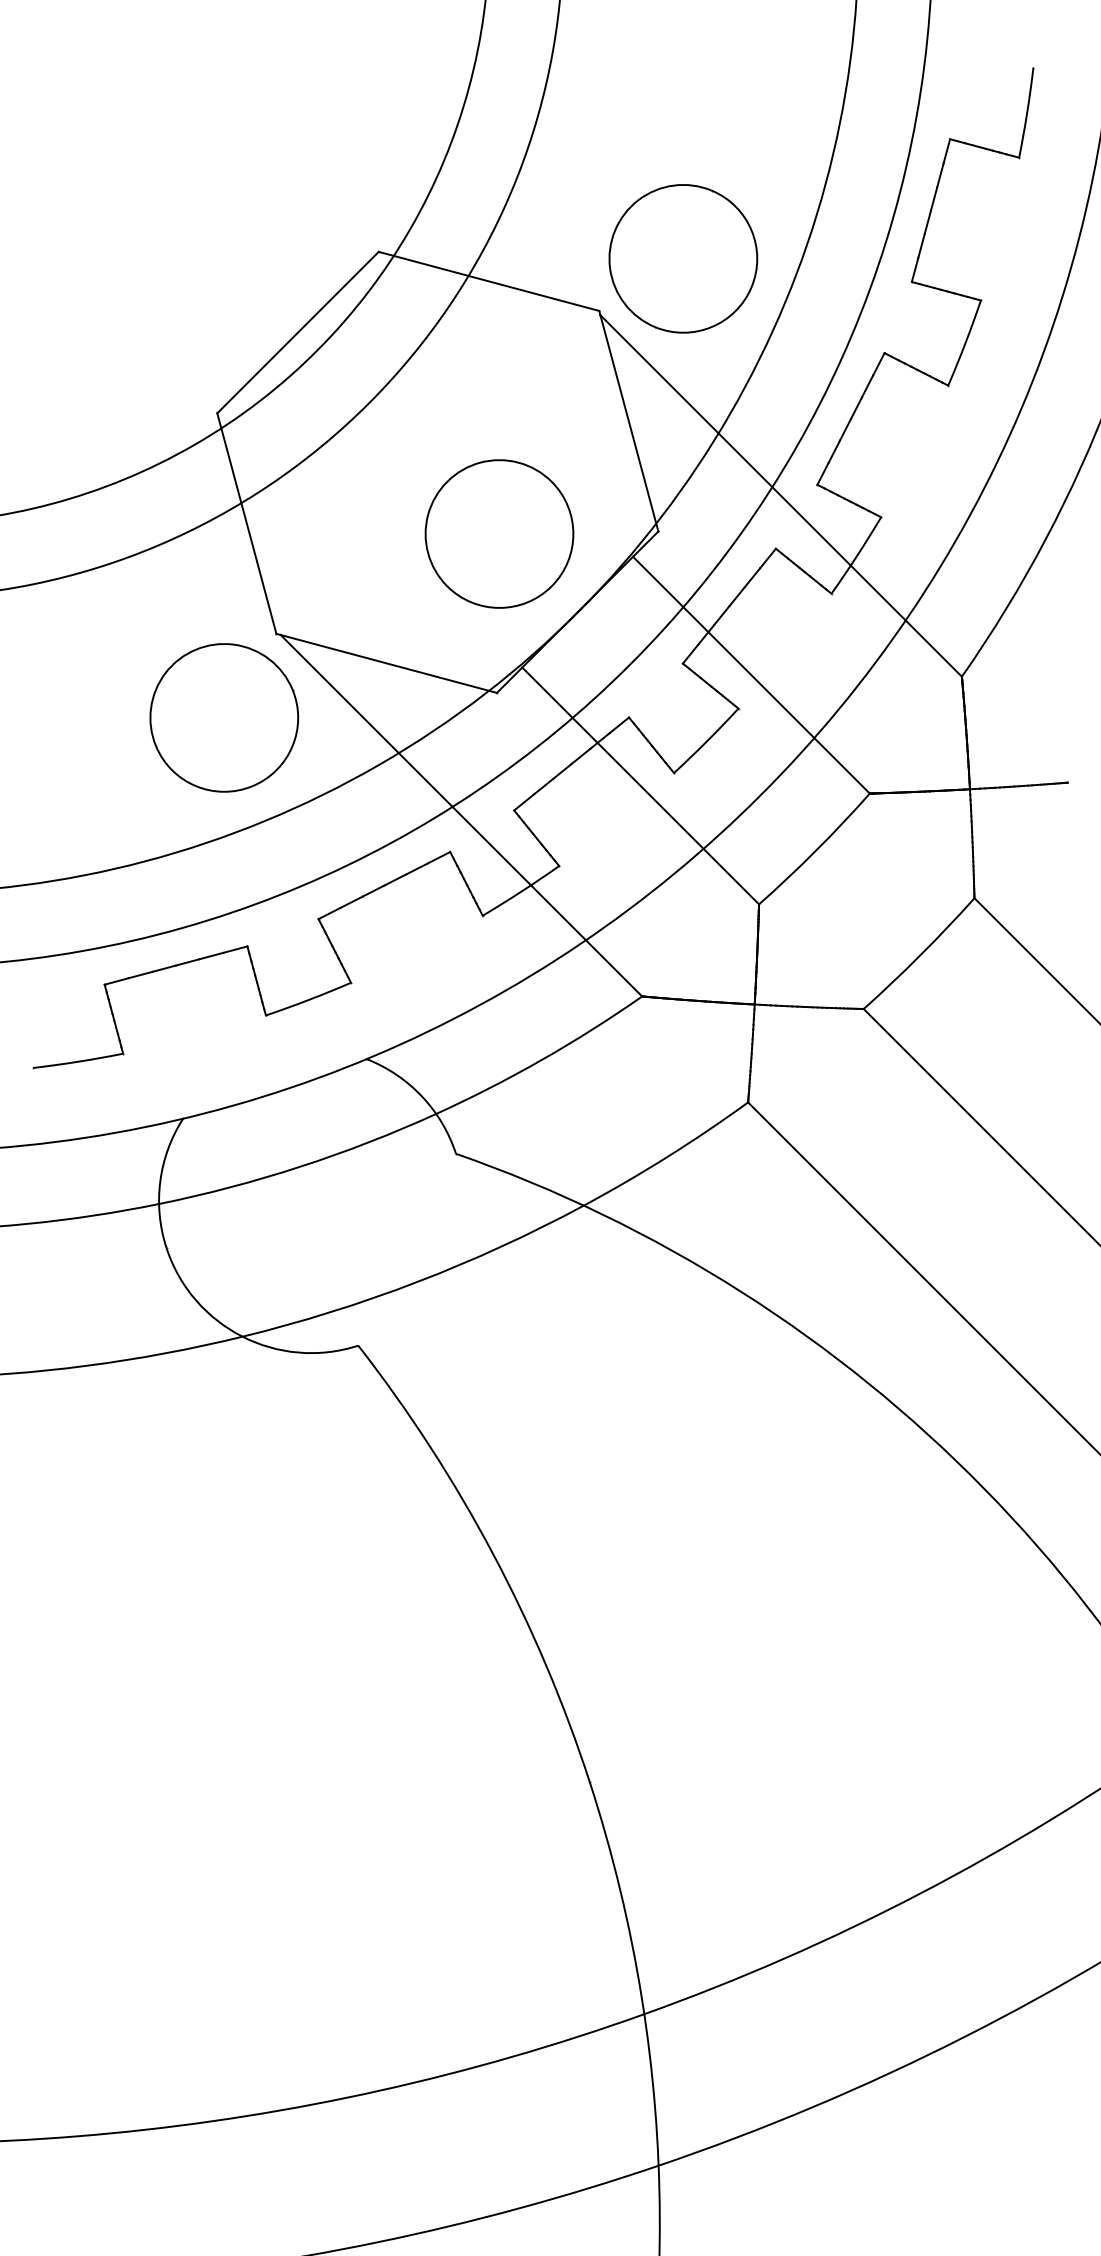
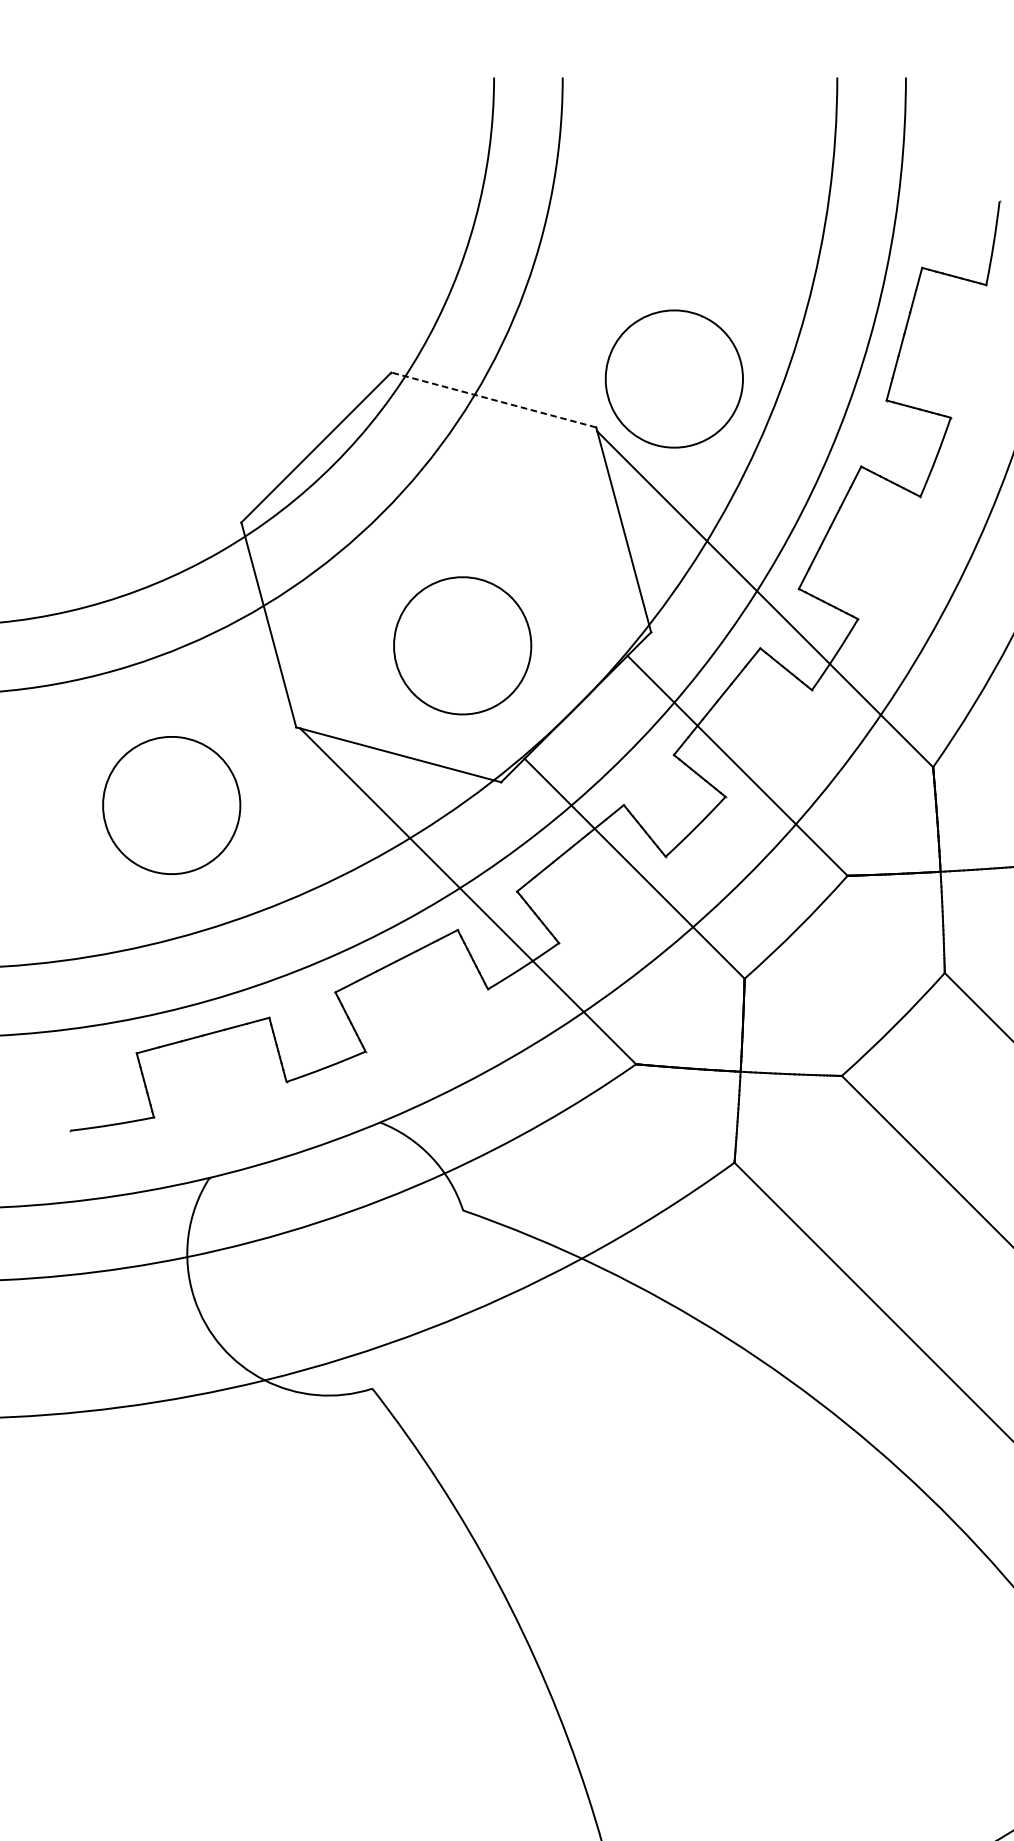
line: (488, 281) -> (493, 400), solid -> dashed
part: (499, 533) -> (462, 645), moved
part: (224, 717) -> (171, 805), moved

